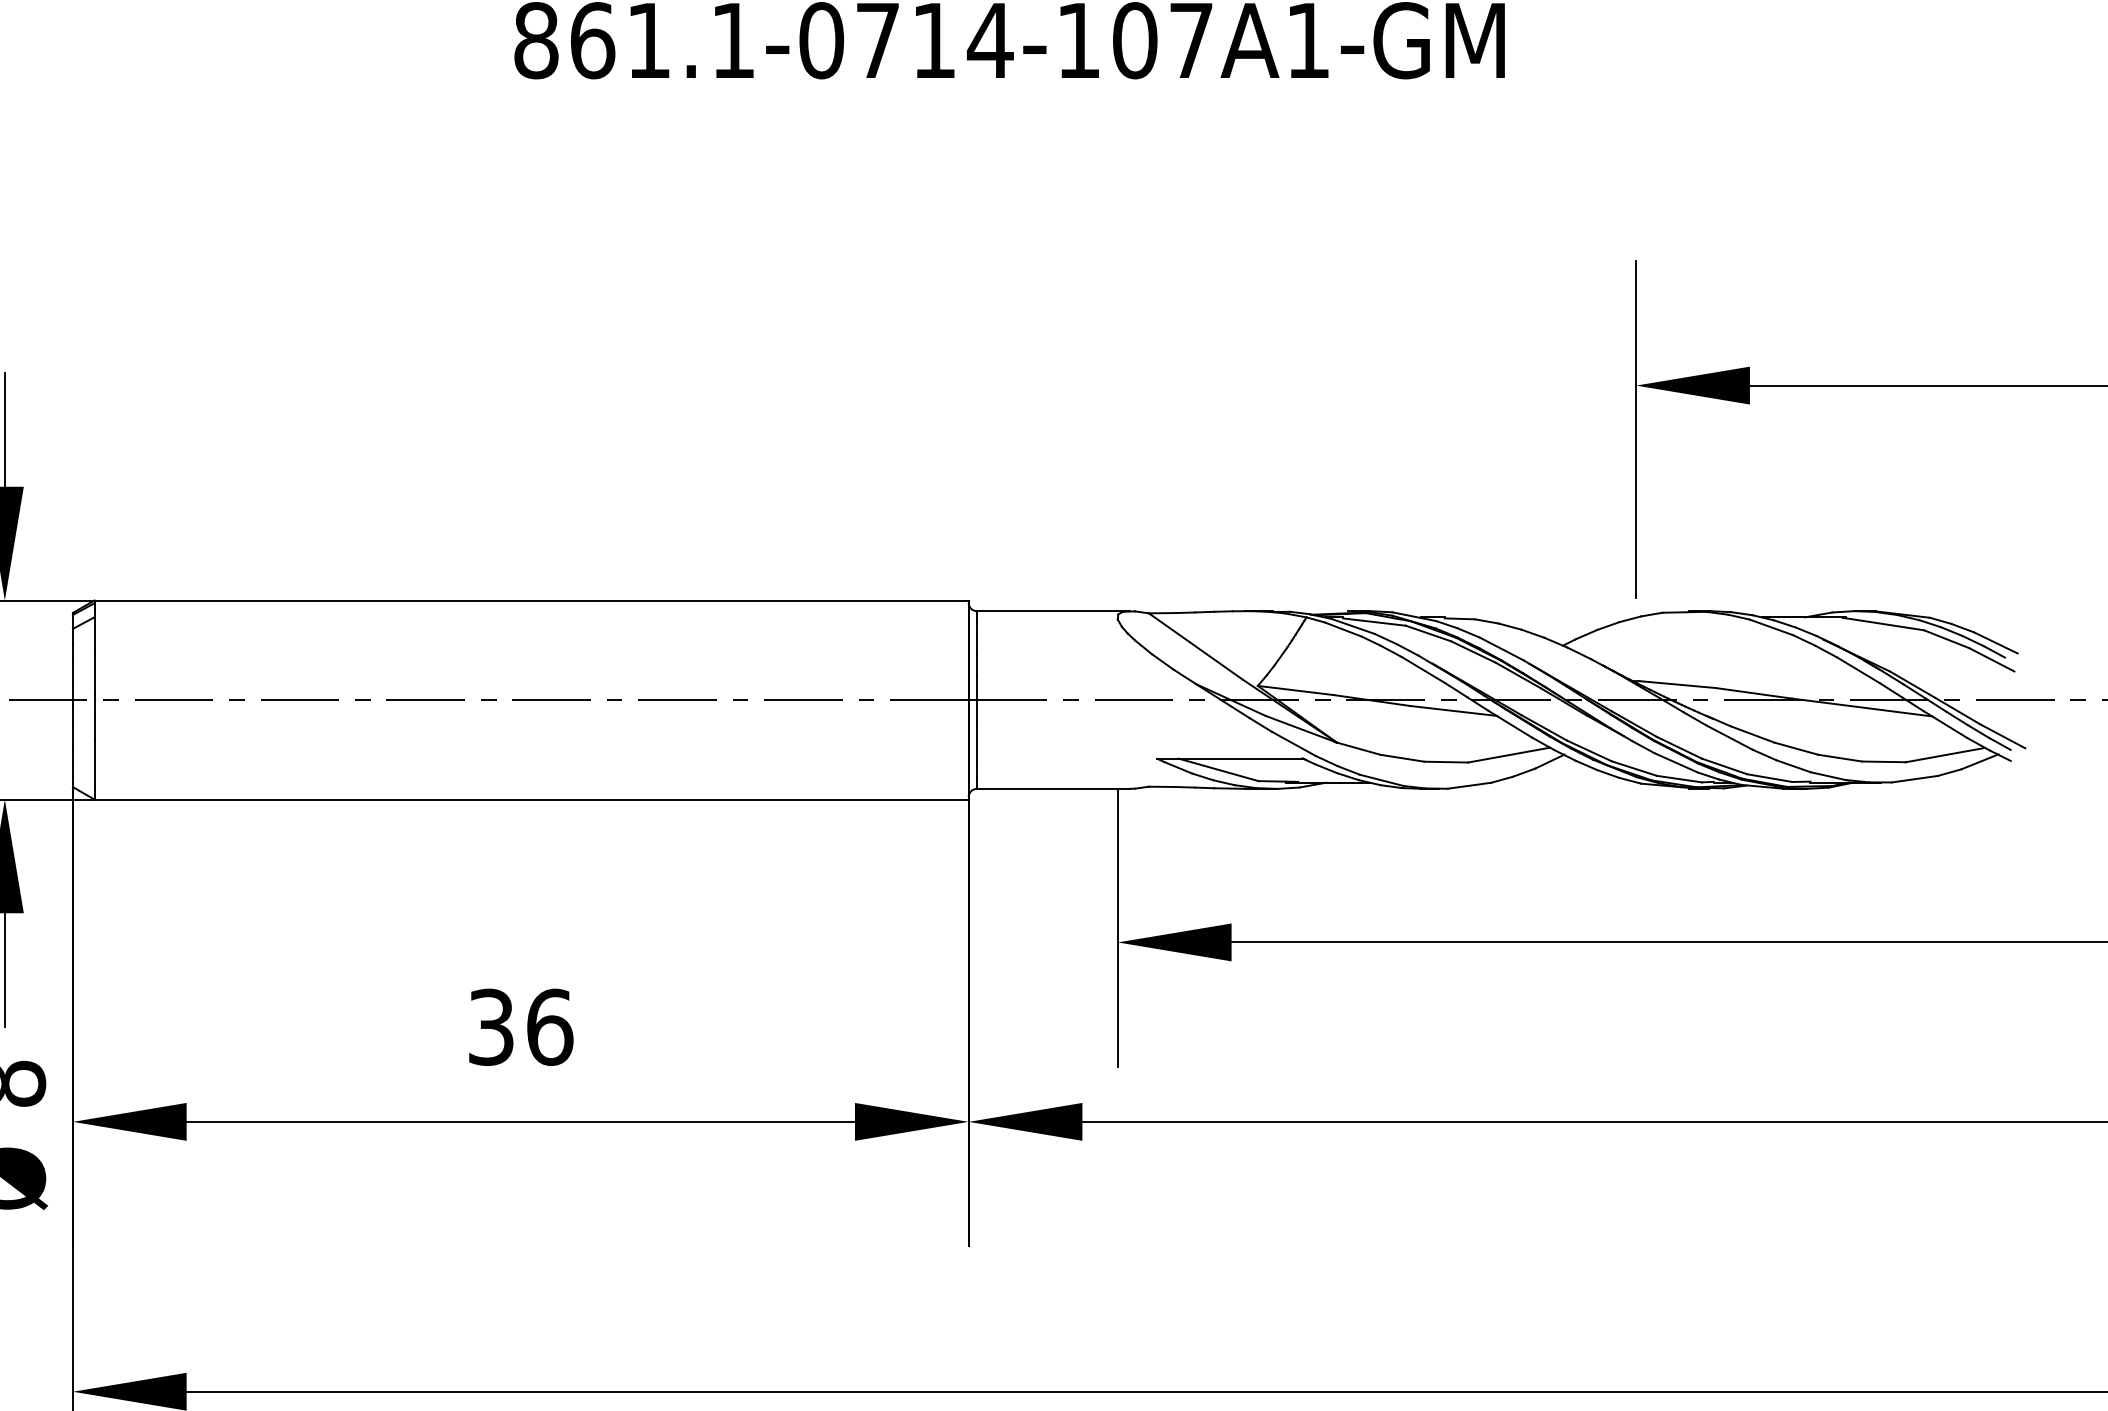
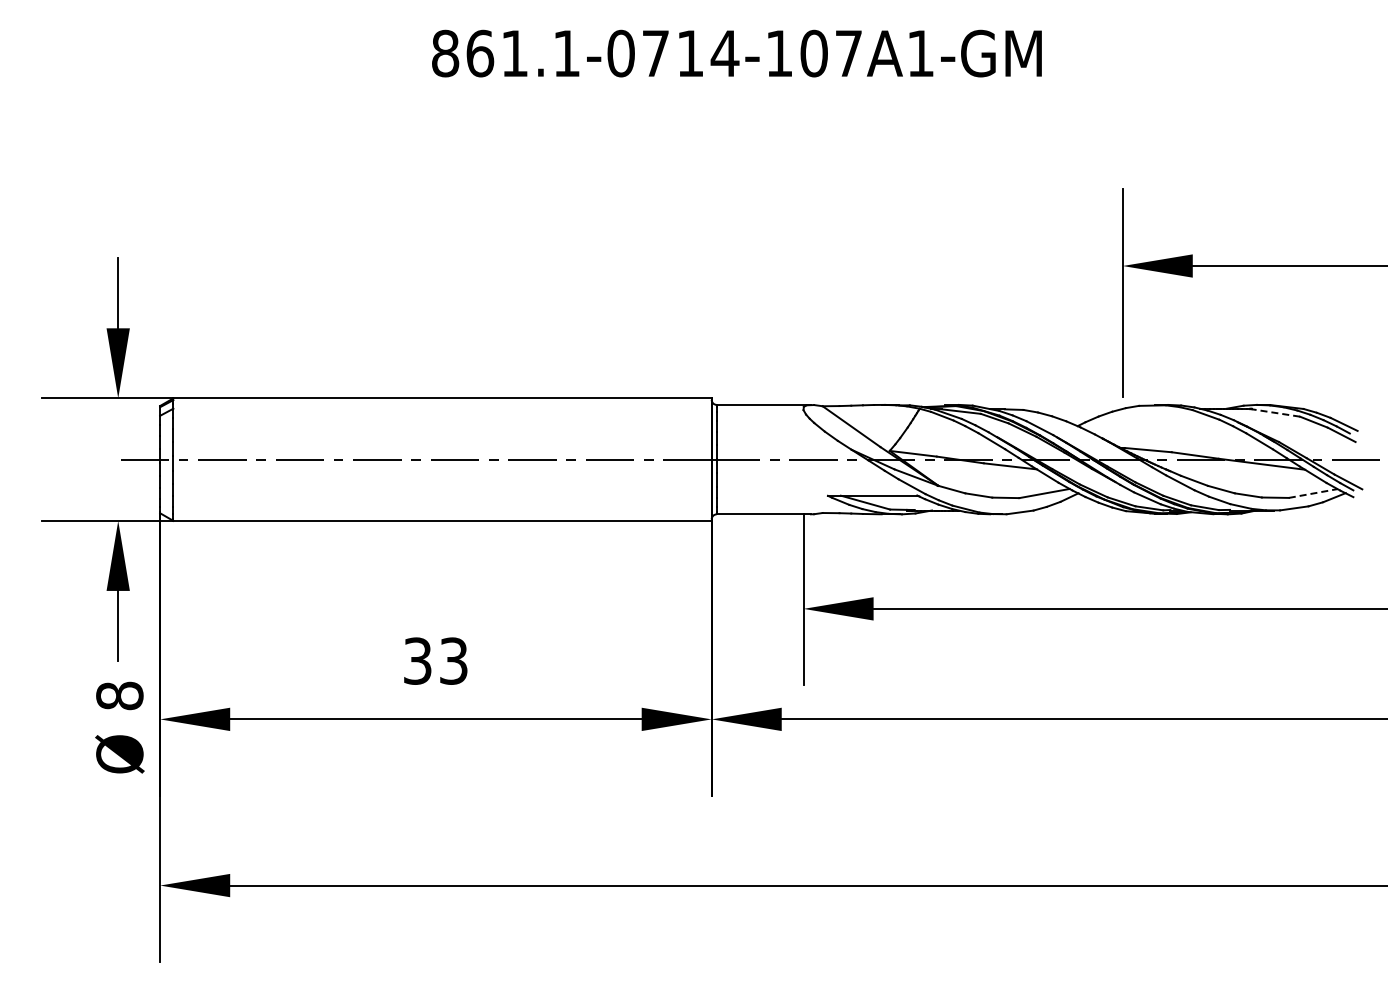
line: (1884, 623) -> (1275, 412), solid -> dashed
line: (1945, 755) -> (1313, 493), solid -> dashed
text: (550, 1026) -> (454, 660), 36 -> 33

